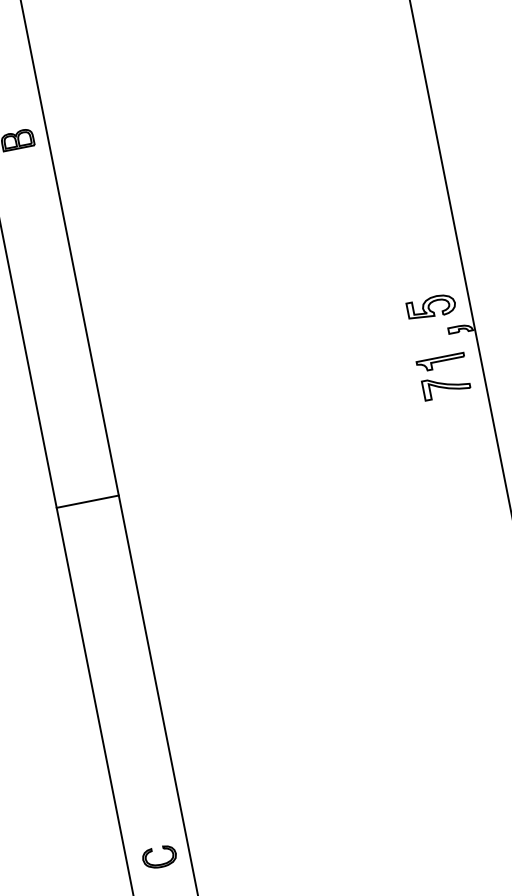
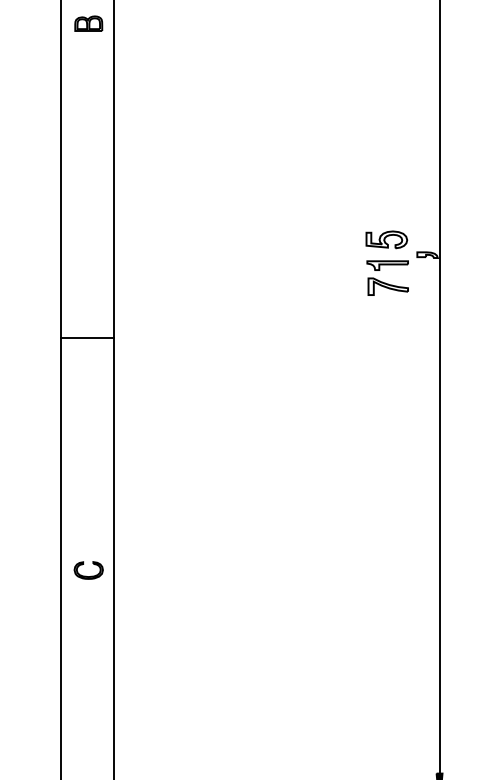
part: (430, 306) -> (386, 239), moved
part: (443, 376) -> (387, 277), moved
part: (159, 857) -> (88, 570), moved

